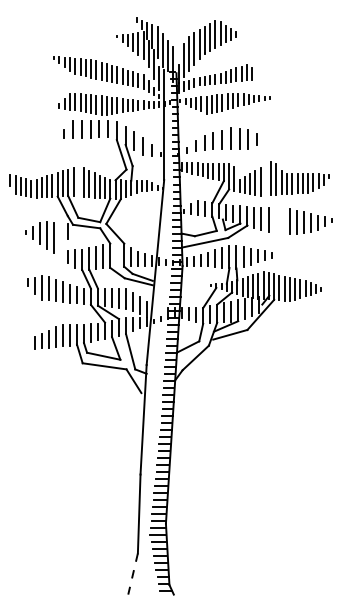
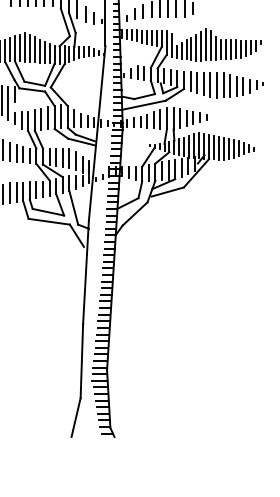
line: (265, 180) -> (200, 46), added
line: (78, 181) -> (24, 47), added
line: (275, 220) -> (210, 84), added
line: (282, 221) -> (216, 85), added
line: (61, 240) -> (8, 103), added
line: (117, 254) -> (61, 116), added
line: (132, 574) -> (75, 418), dashed -> solid

